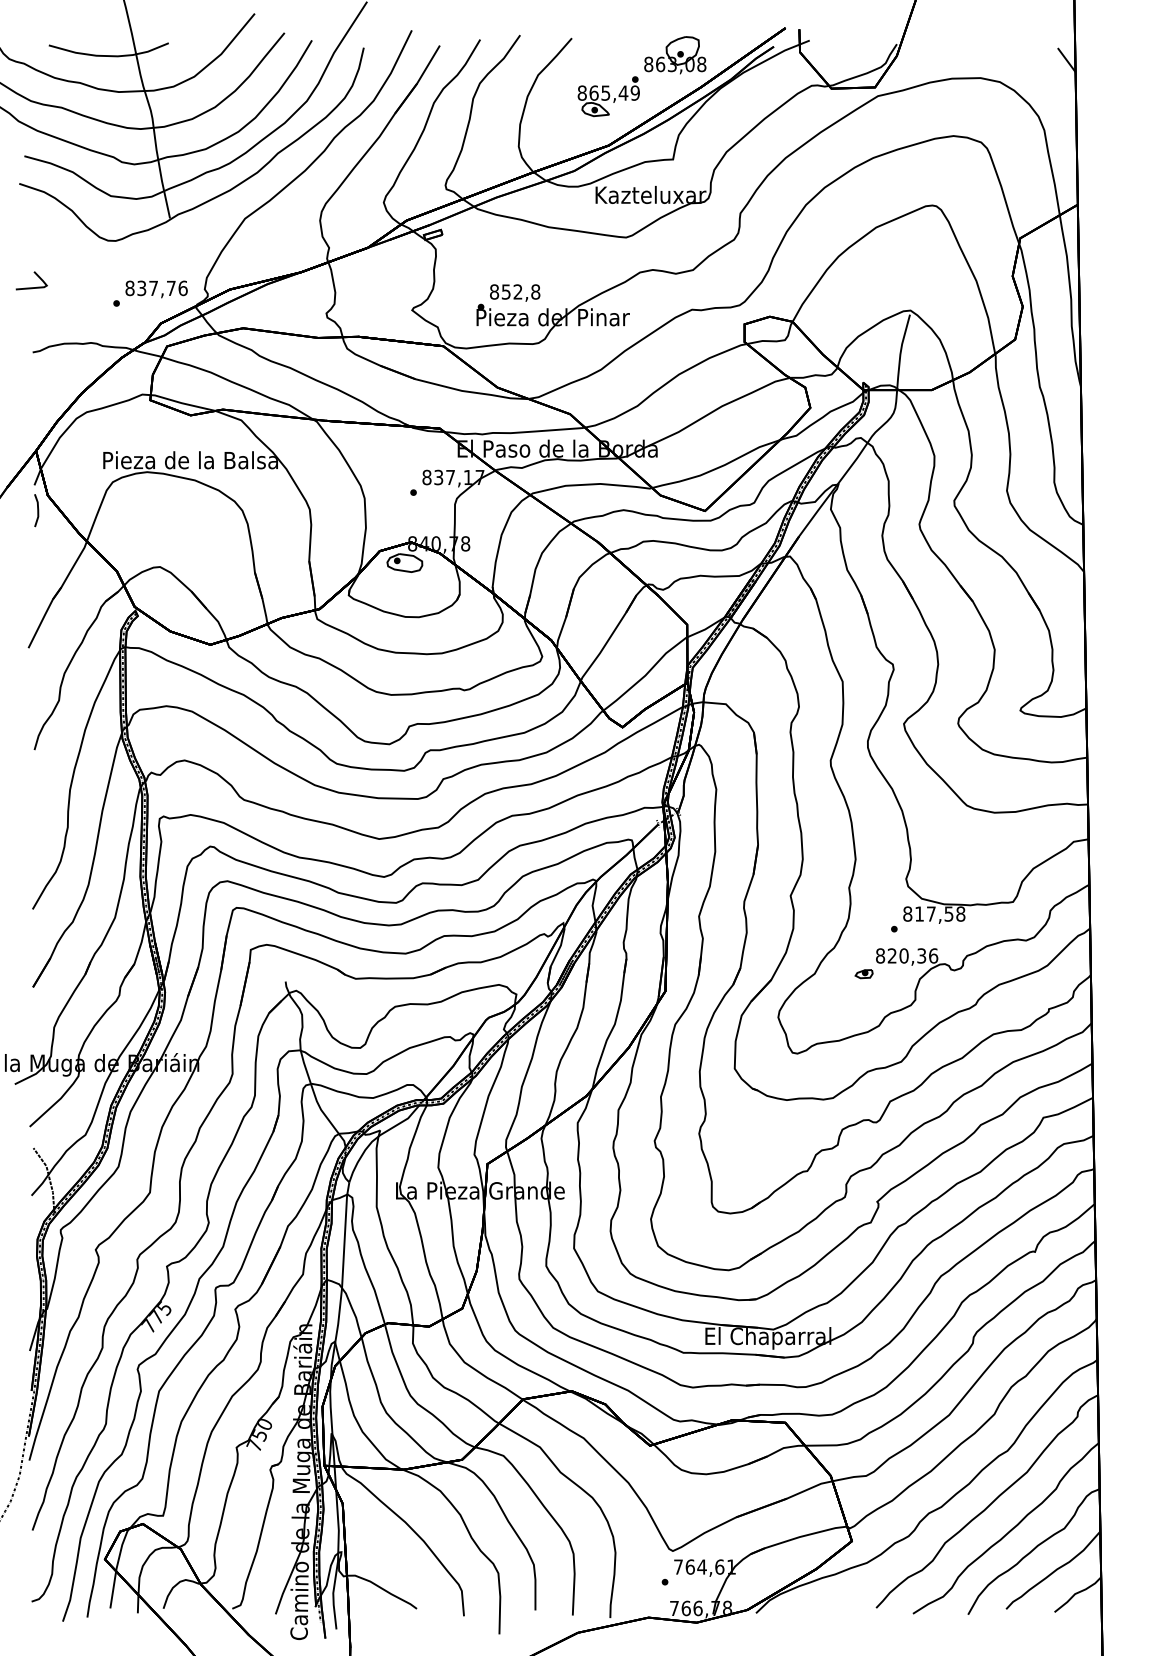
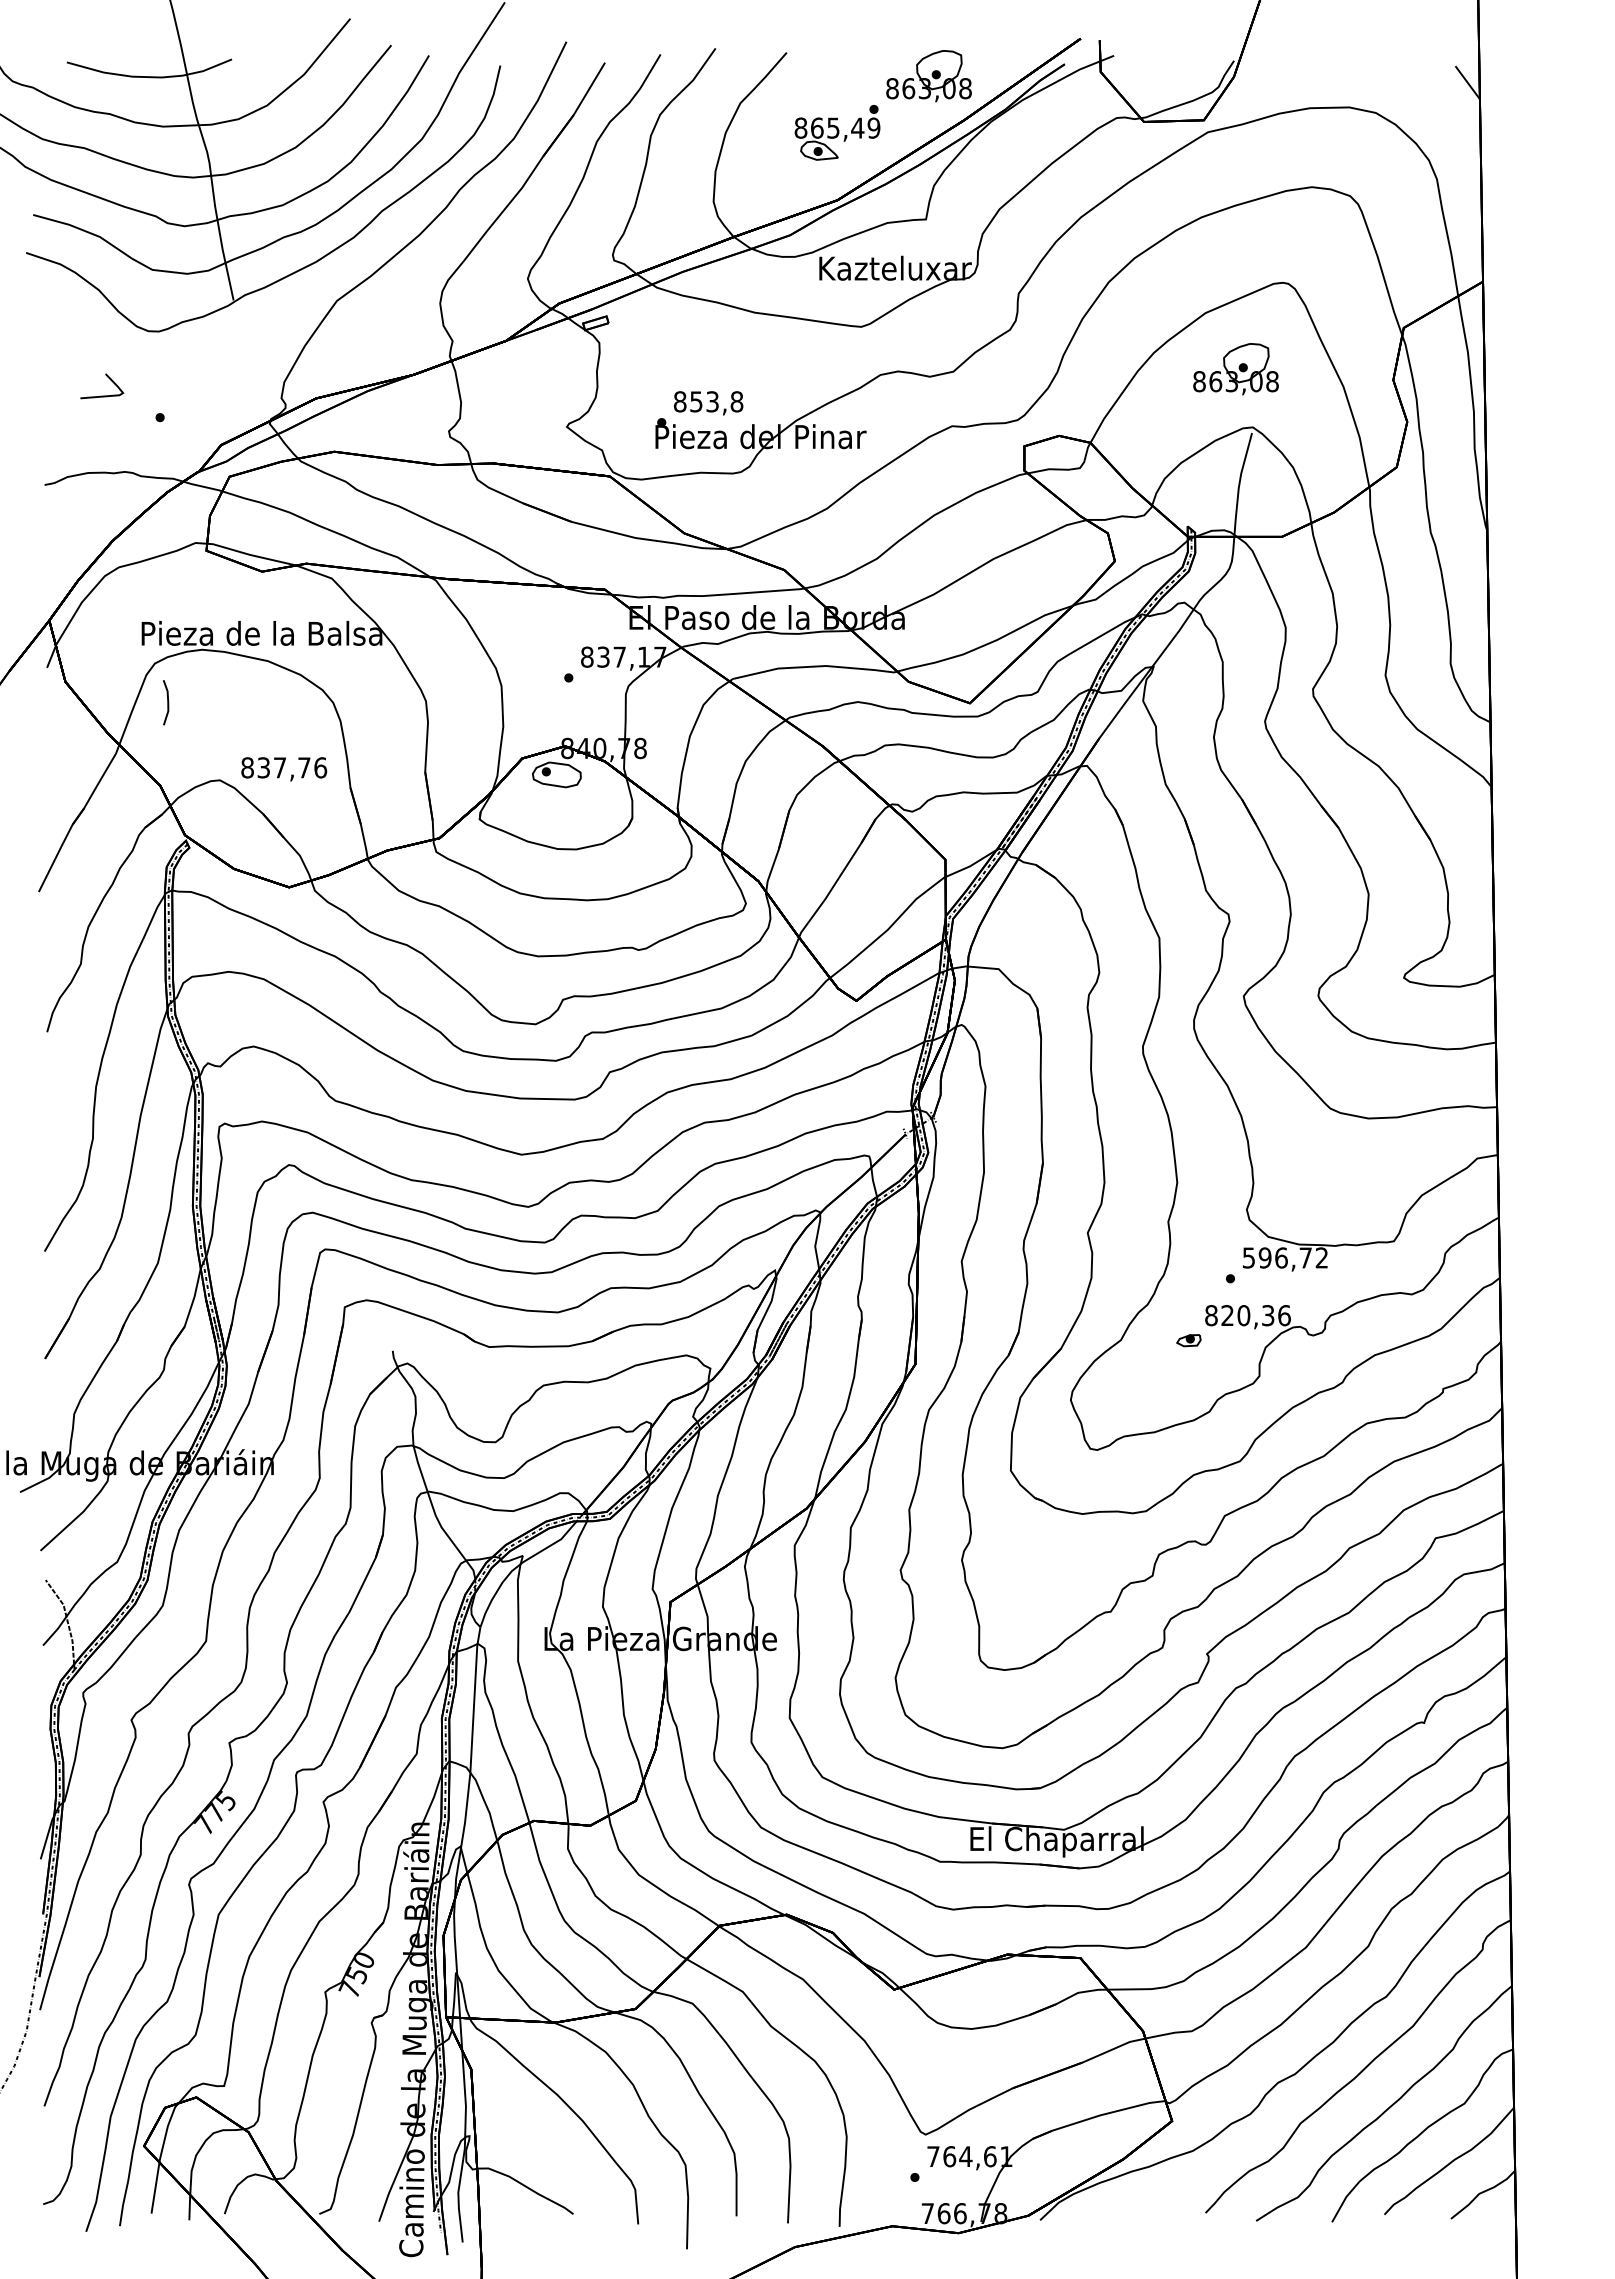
part: (897, 268) -> (1235, 369), added
line: (31, 287) -> (102, 395), moved
text: (156, 289) -> (284, 769), moved
text: (517, 291) -> (712, 401), 852,8 -> 853,8
line: (37, 510) -> (167, 702), moved
text: (934, 913) -> (1285, 1257), 817,58 -> 596,72

